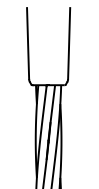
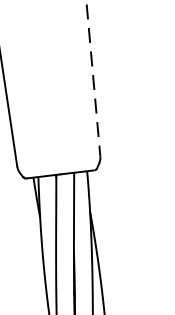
line: (69, 43) -> (94, 80), solid -> dashed

